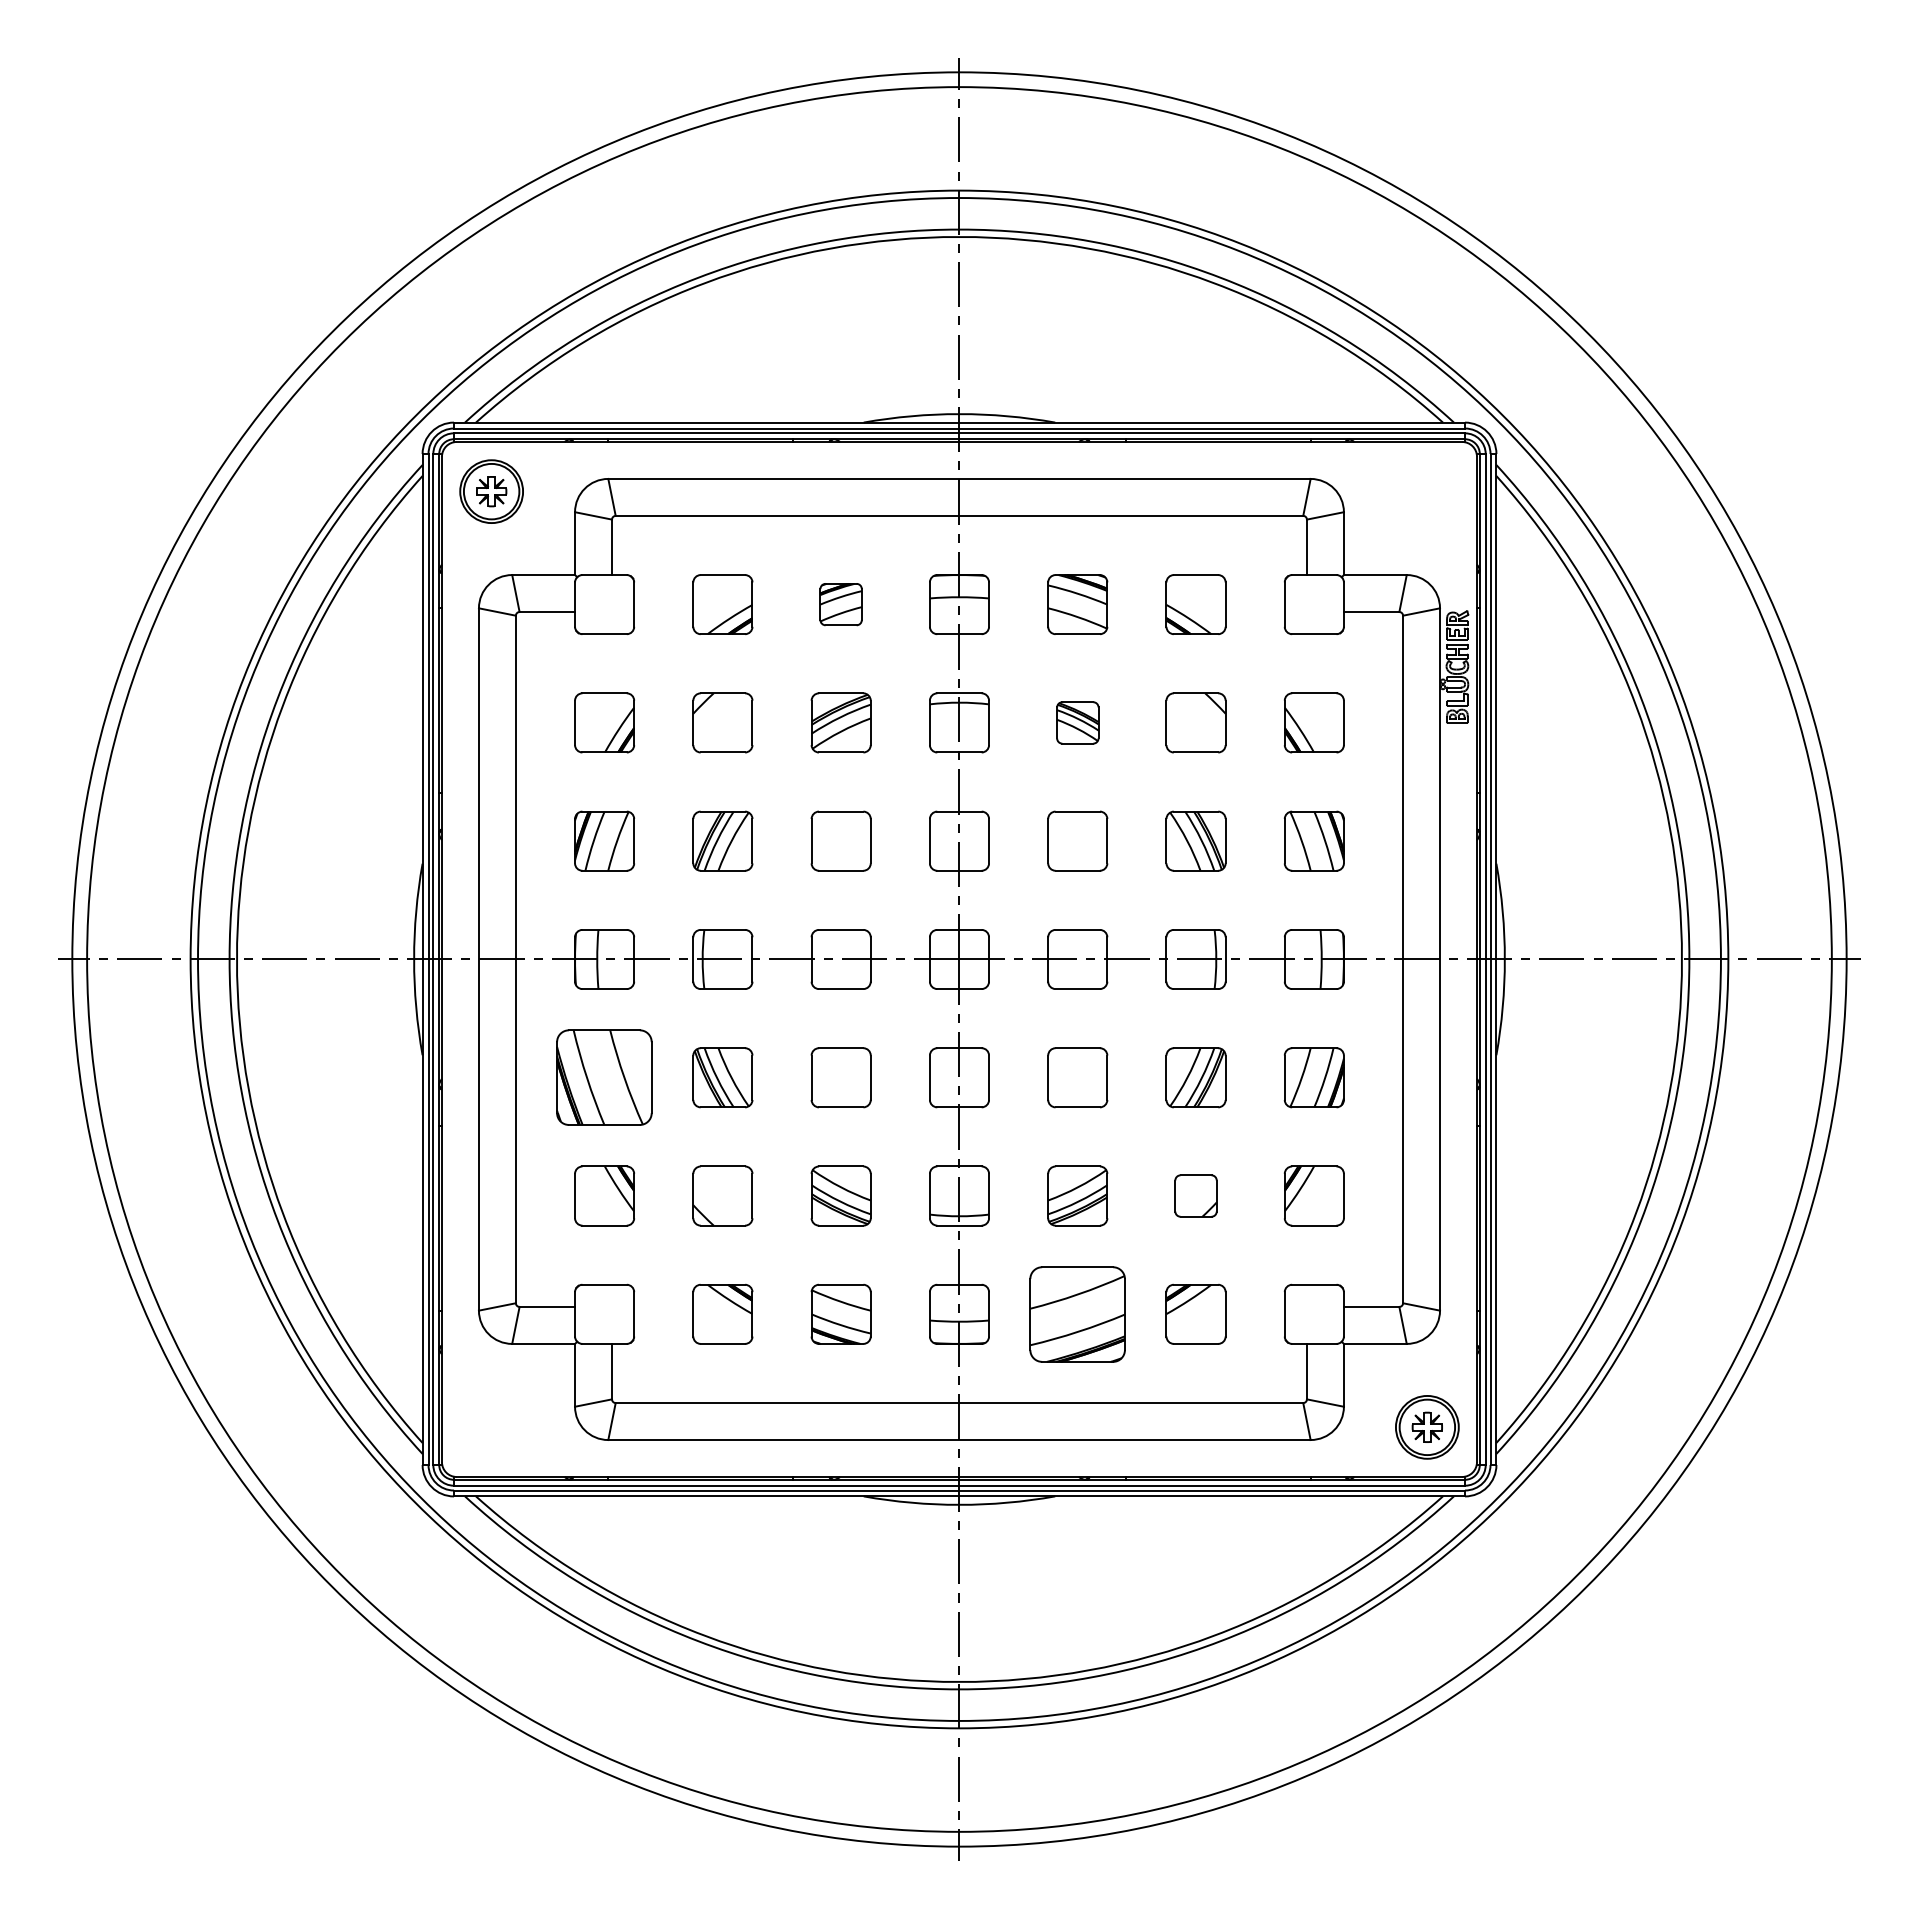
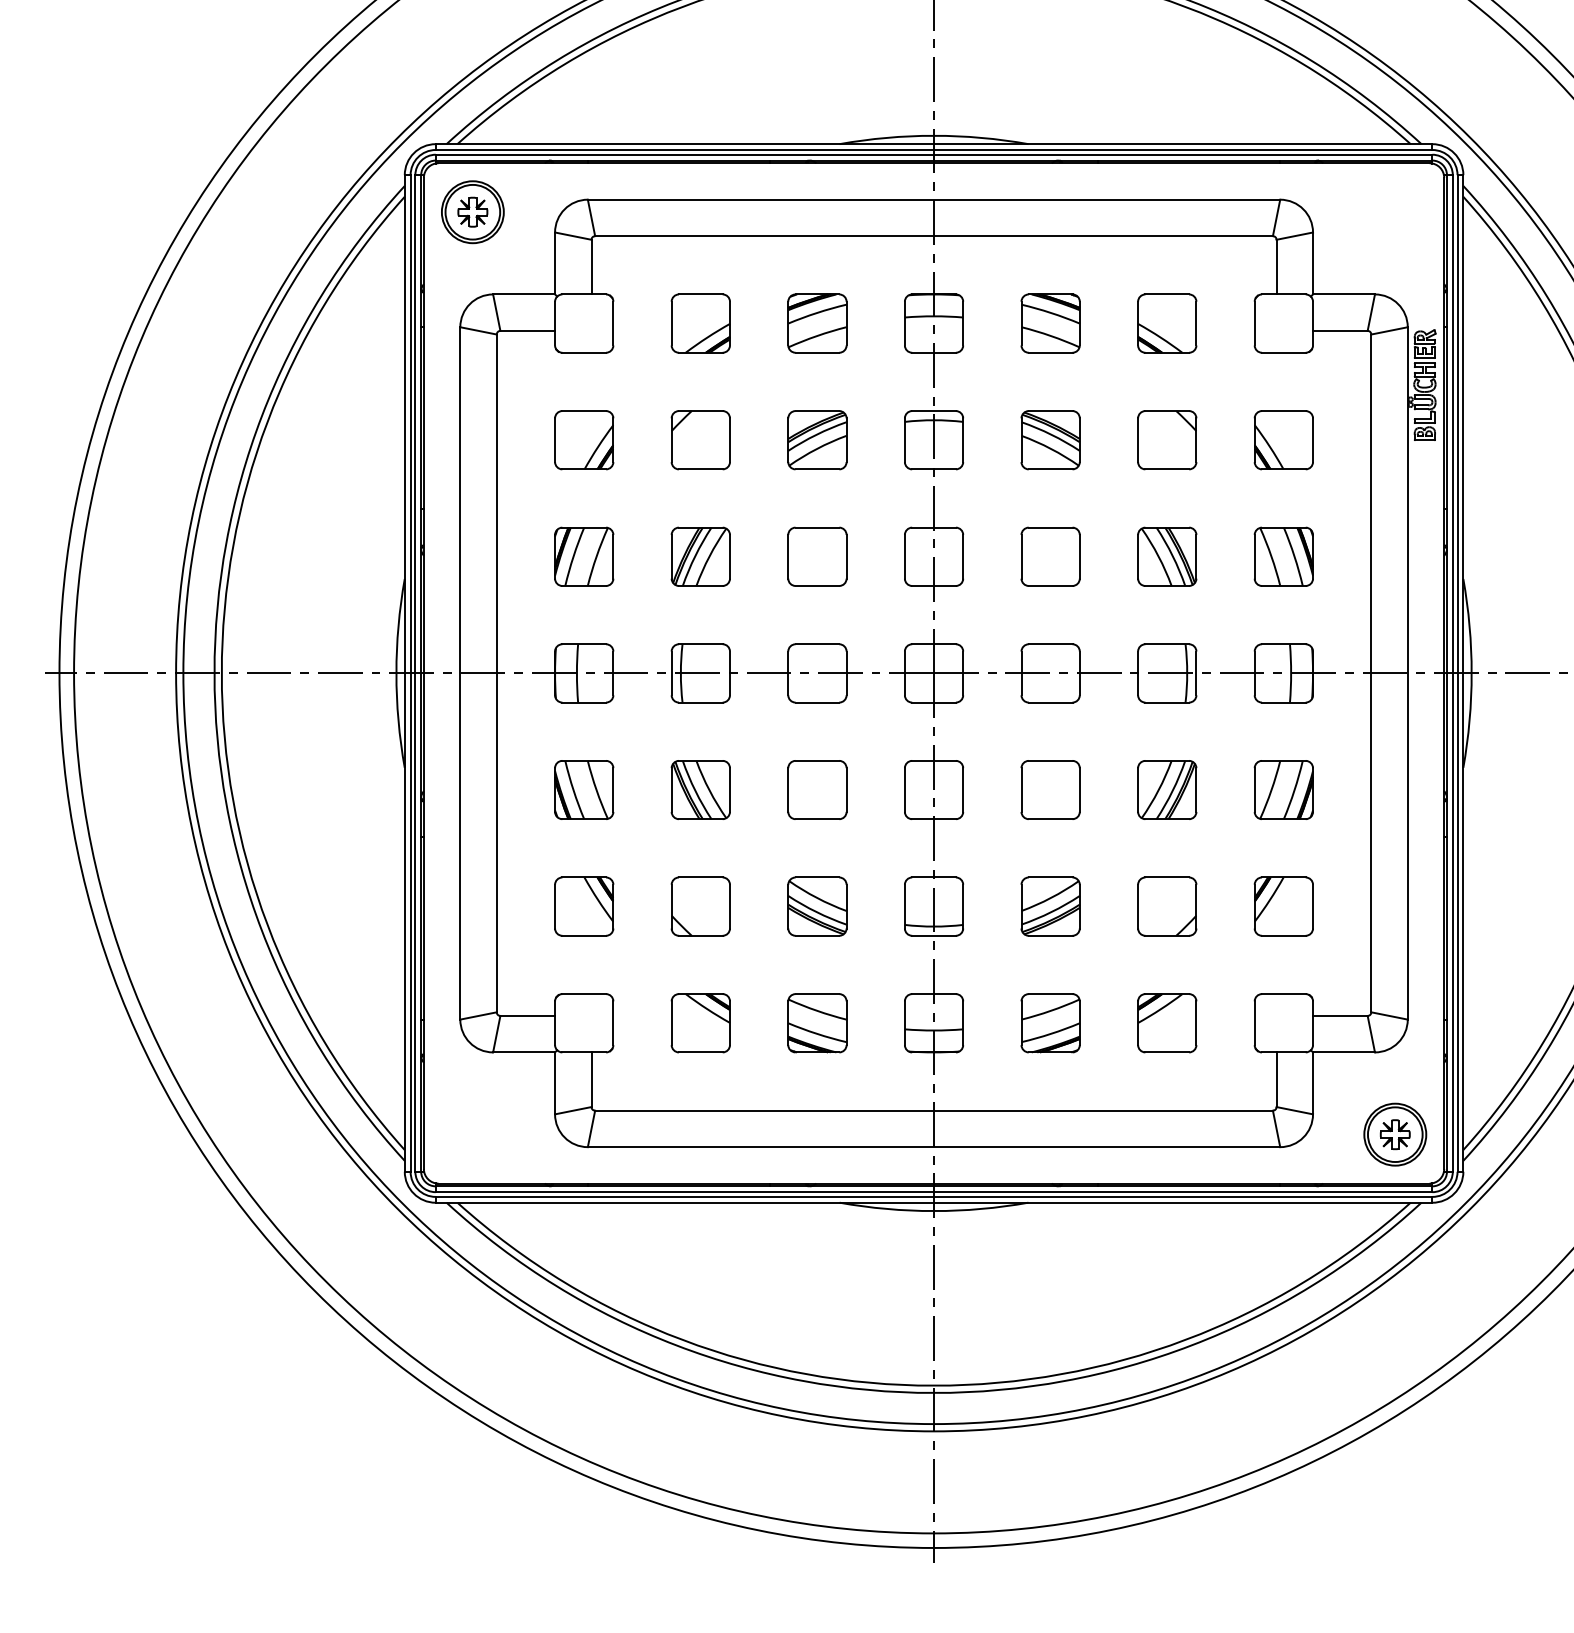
part: (840, 604) -> (816, 323), size x1.43
part: (1077, 722) -> (1050, 439), size x1.43
part: (604, 1077) -> (584, 789), size x0.62
part: (1195, 1195) -> (1166, 906), size x1.43
part: (1077, 1313) -> (1050, 1022), size x0.62

